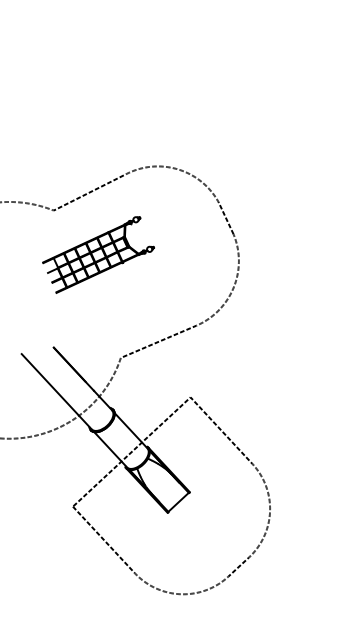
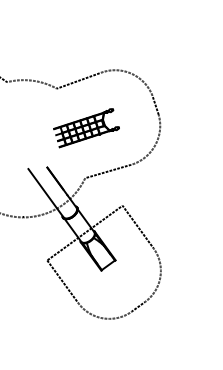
part: (98, 255) -> (86, 128), moved

